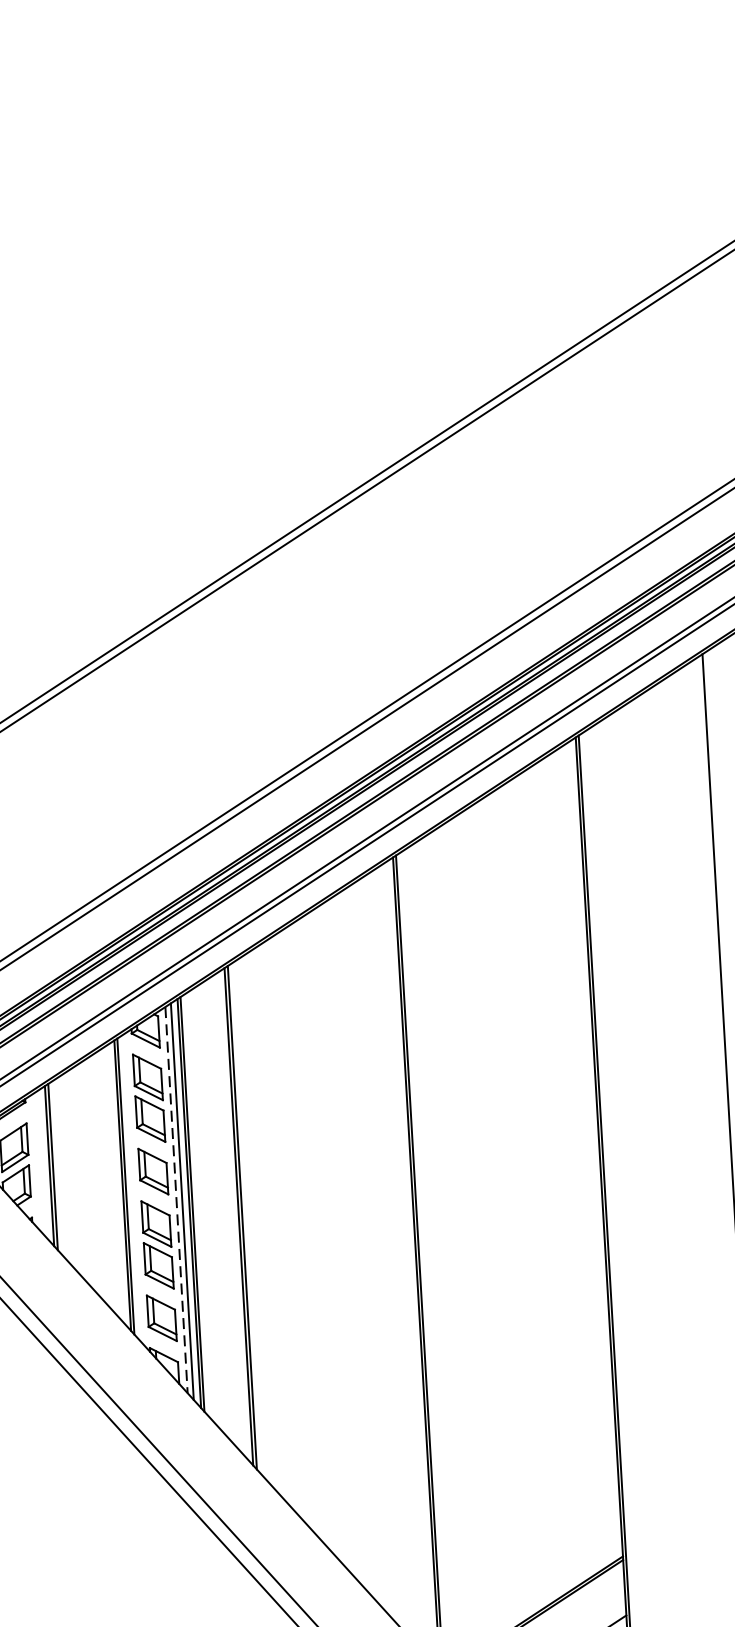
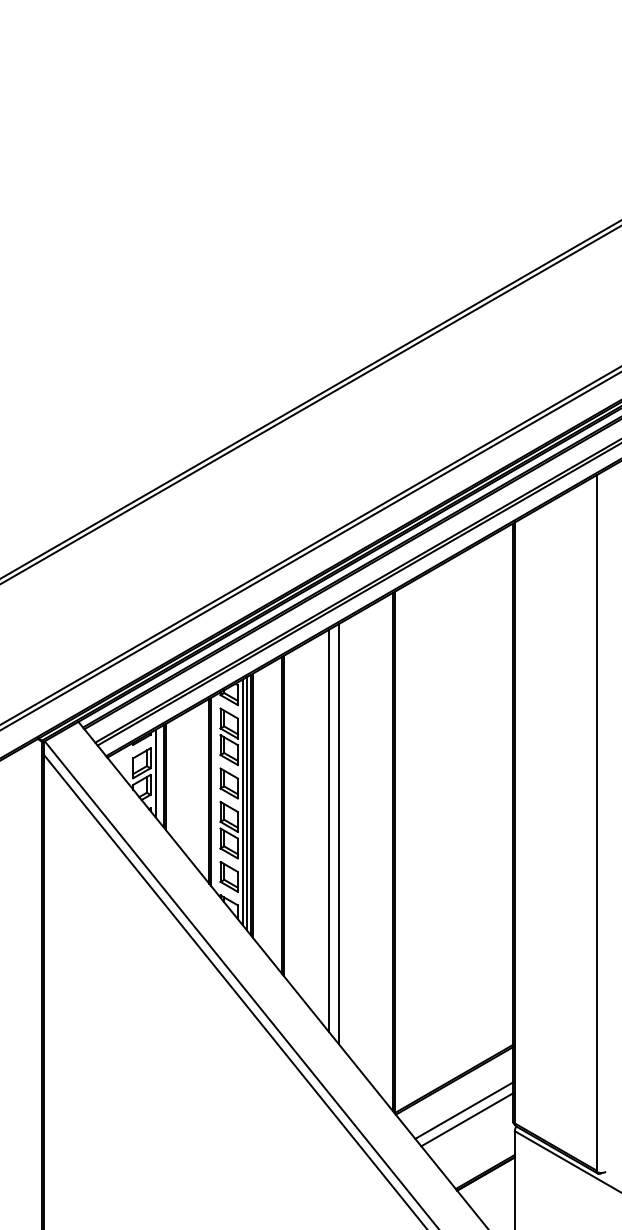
line: (36, 1162) -> (155, 773), added
line: (175, 1200) -> (242, 802), dashed -> solid
line: (315, 1236) -> (329, 830), added
line: (329, 1240) -> (338, 833), added

